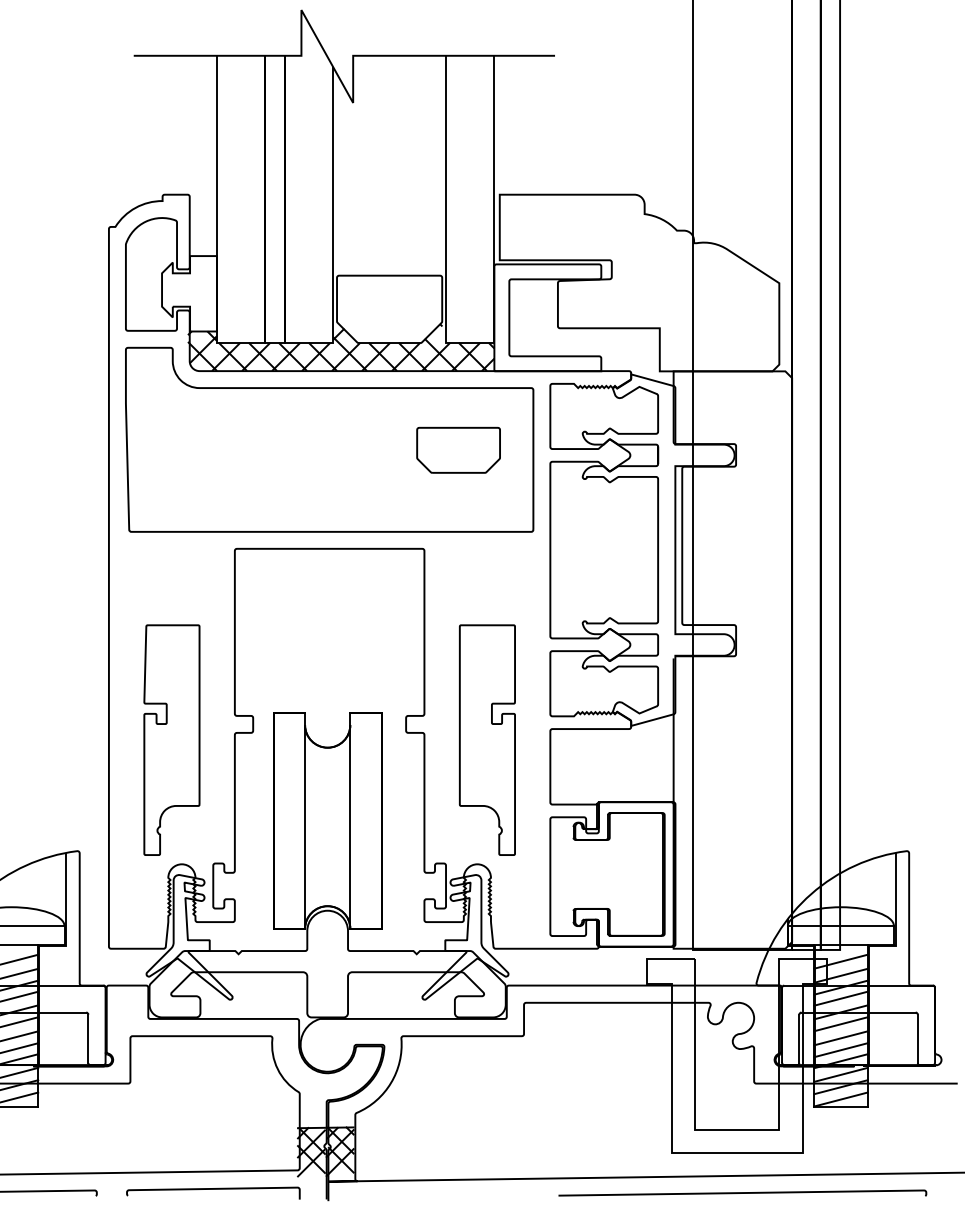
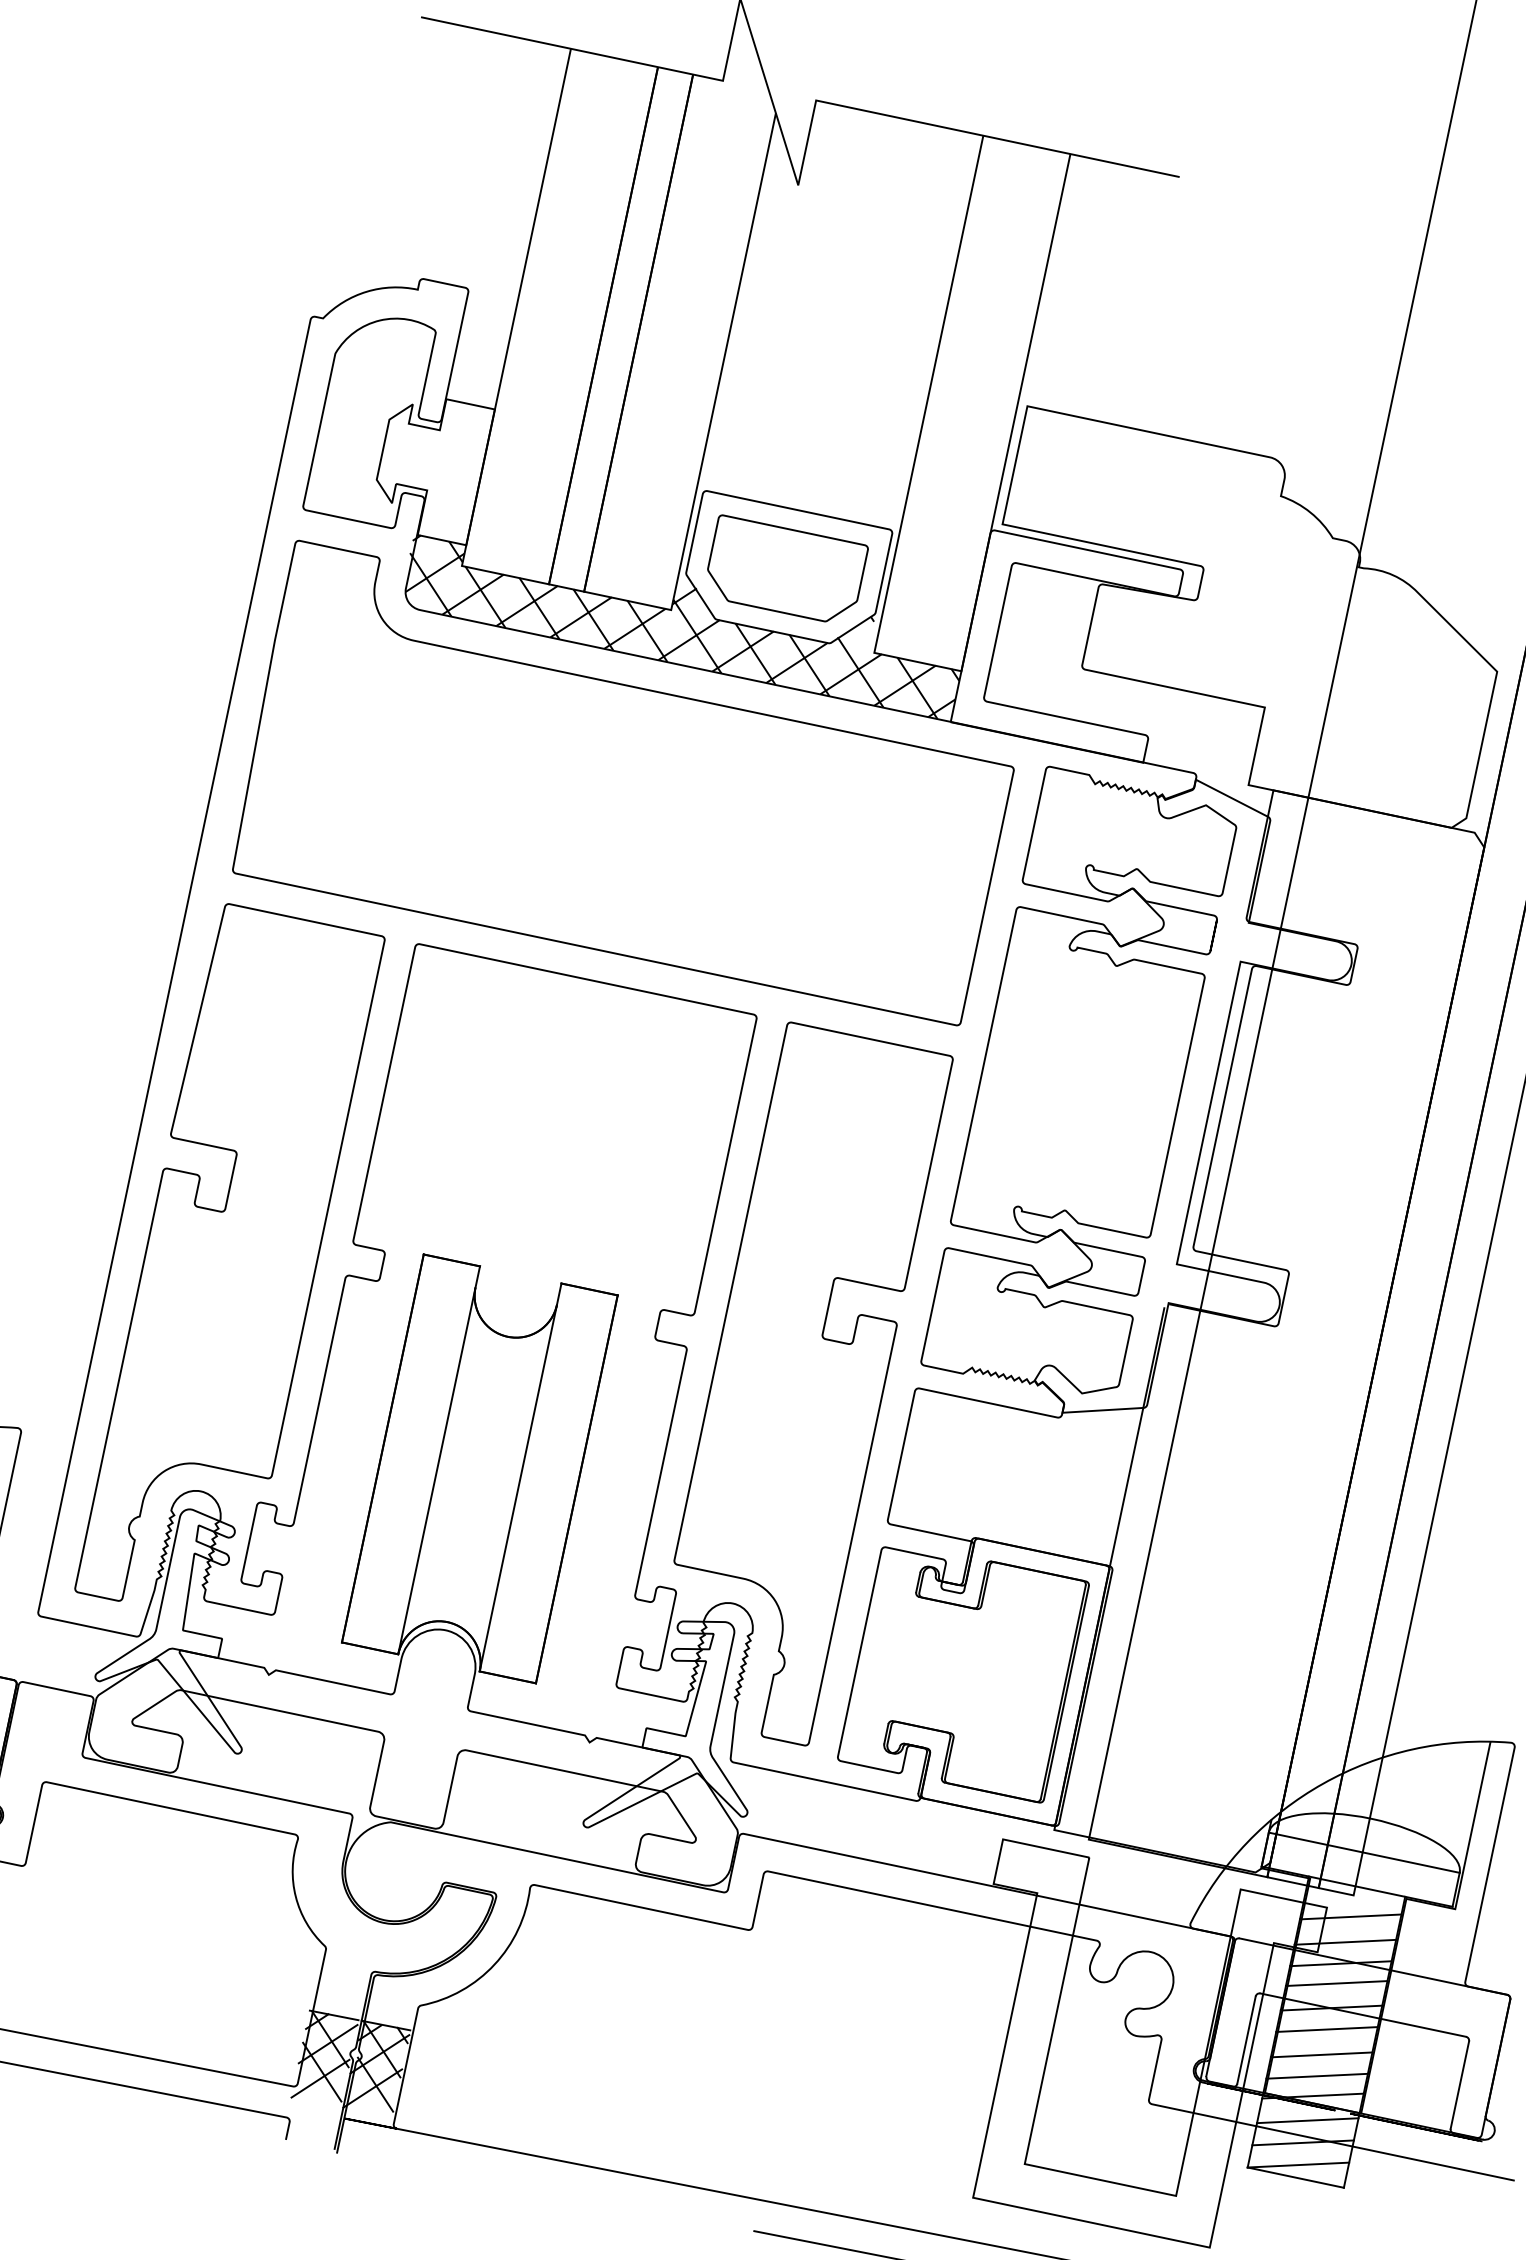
part: (458, 449) -> (785, 569), moved
part: (171, 739) -> (229, 1262), size x1.67
part: (487, 739) -> (798, 1382), size x1.67

